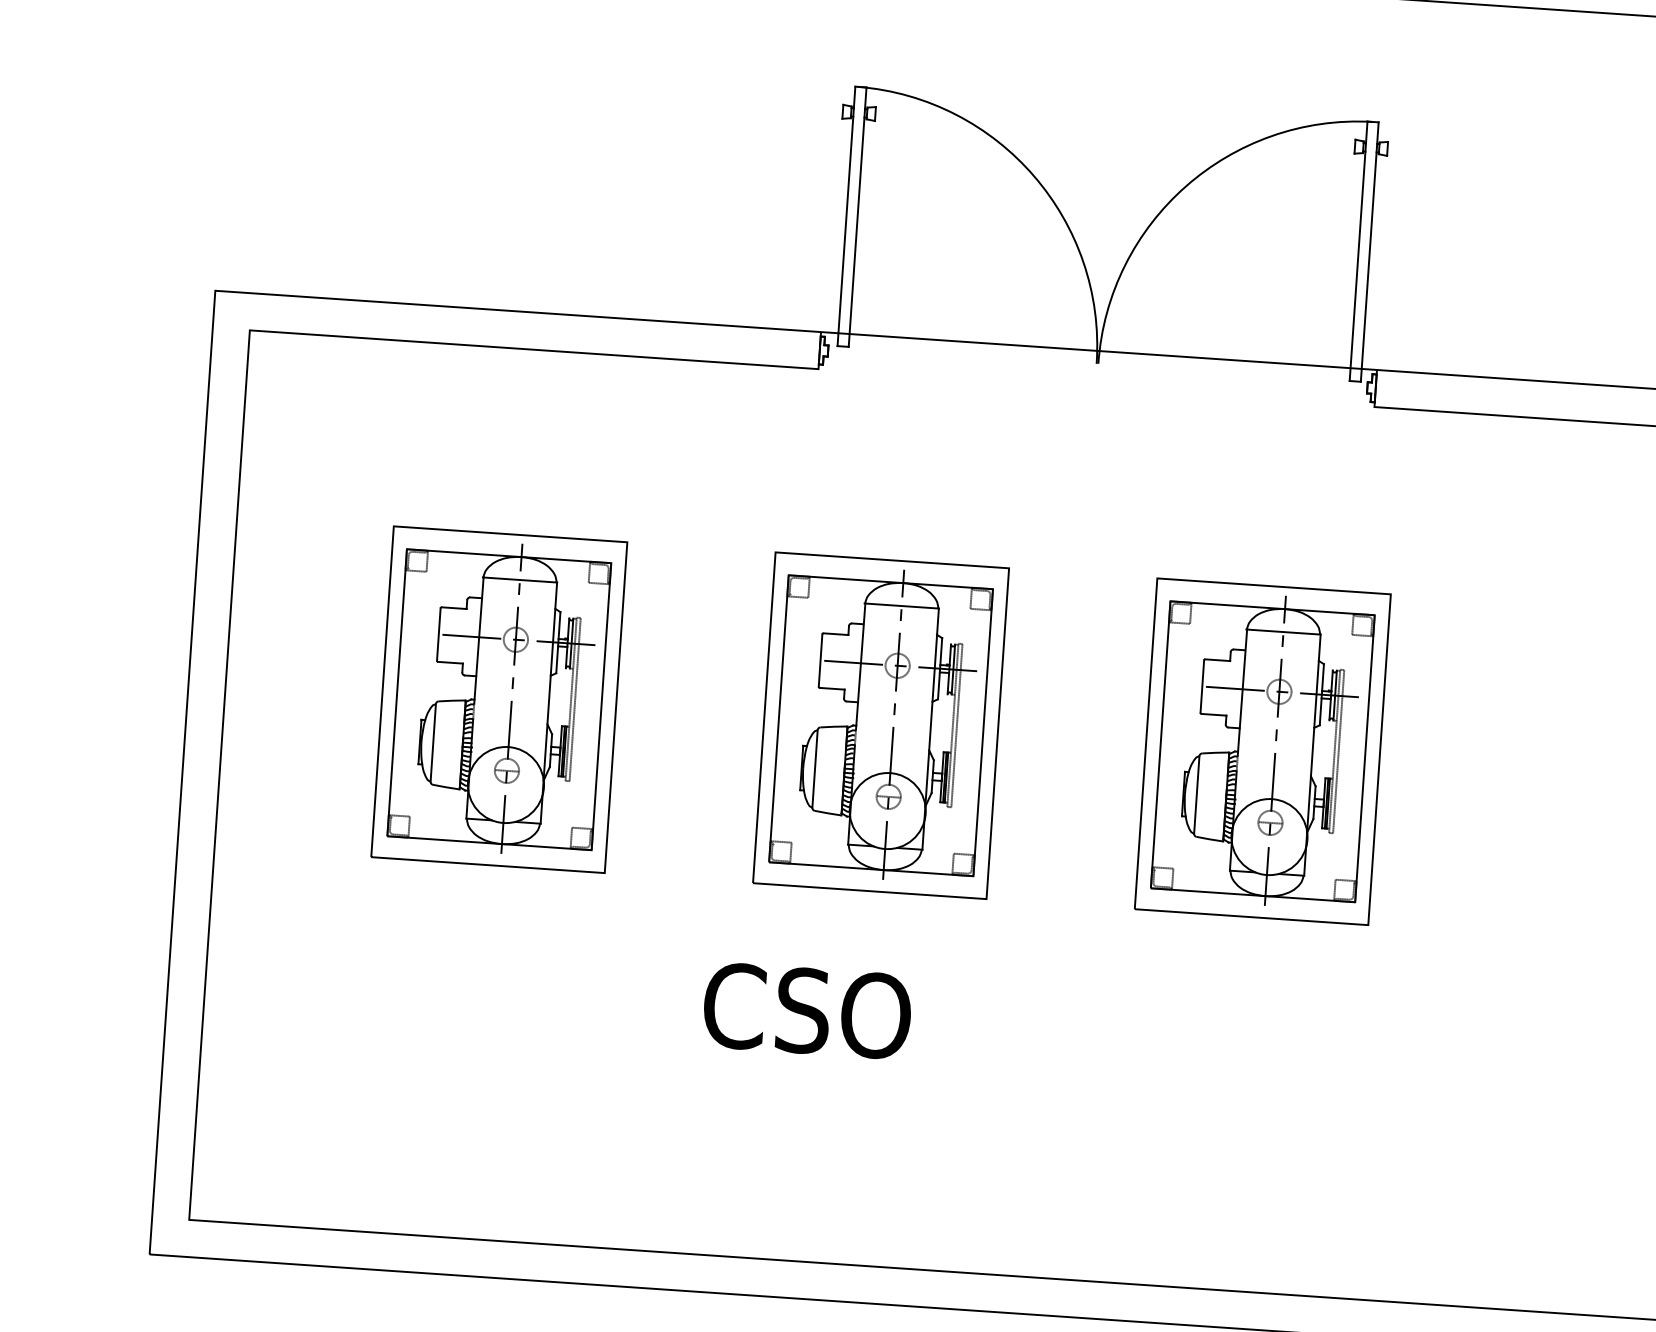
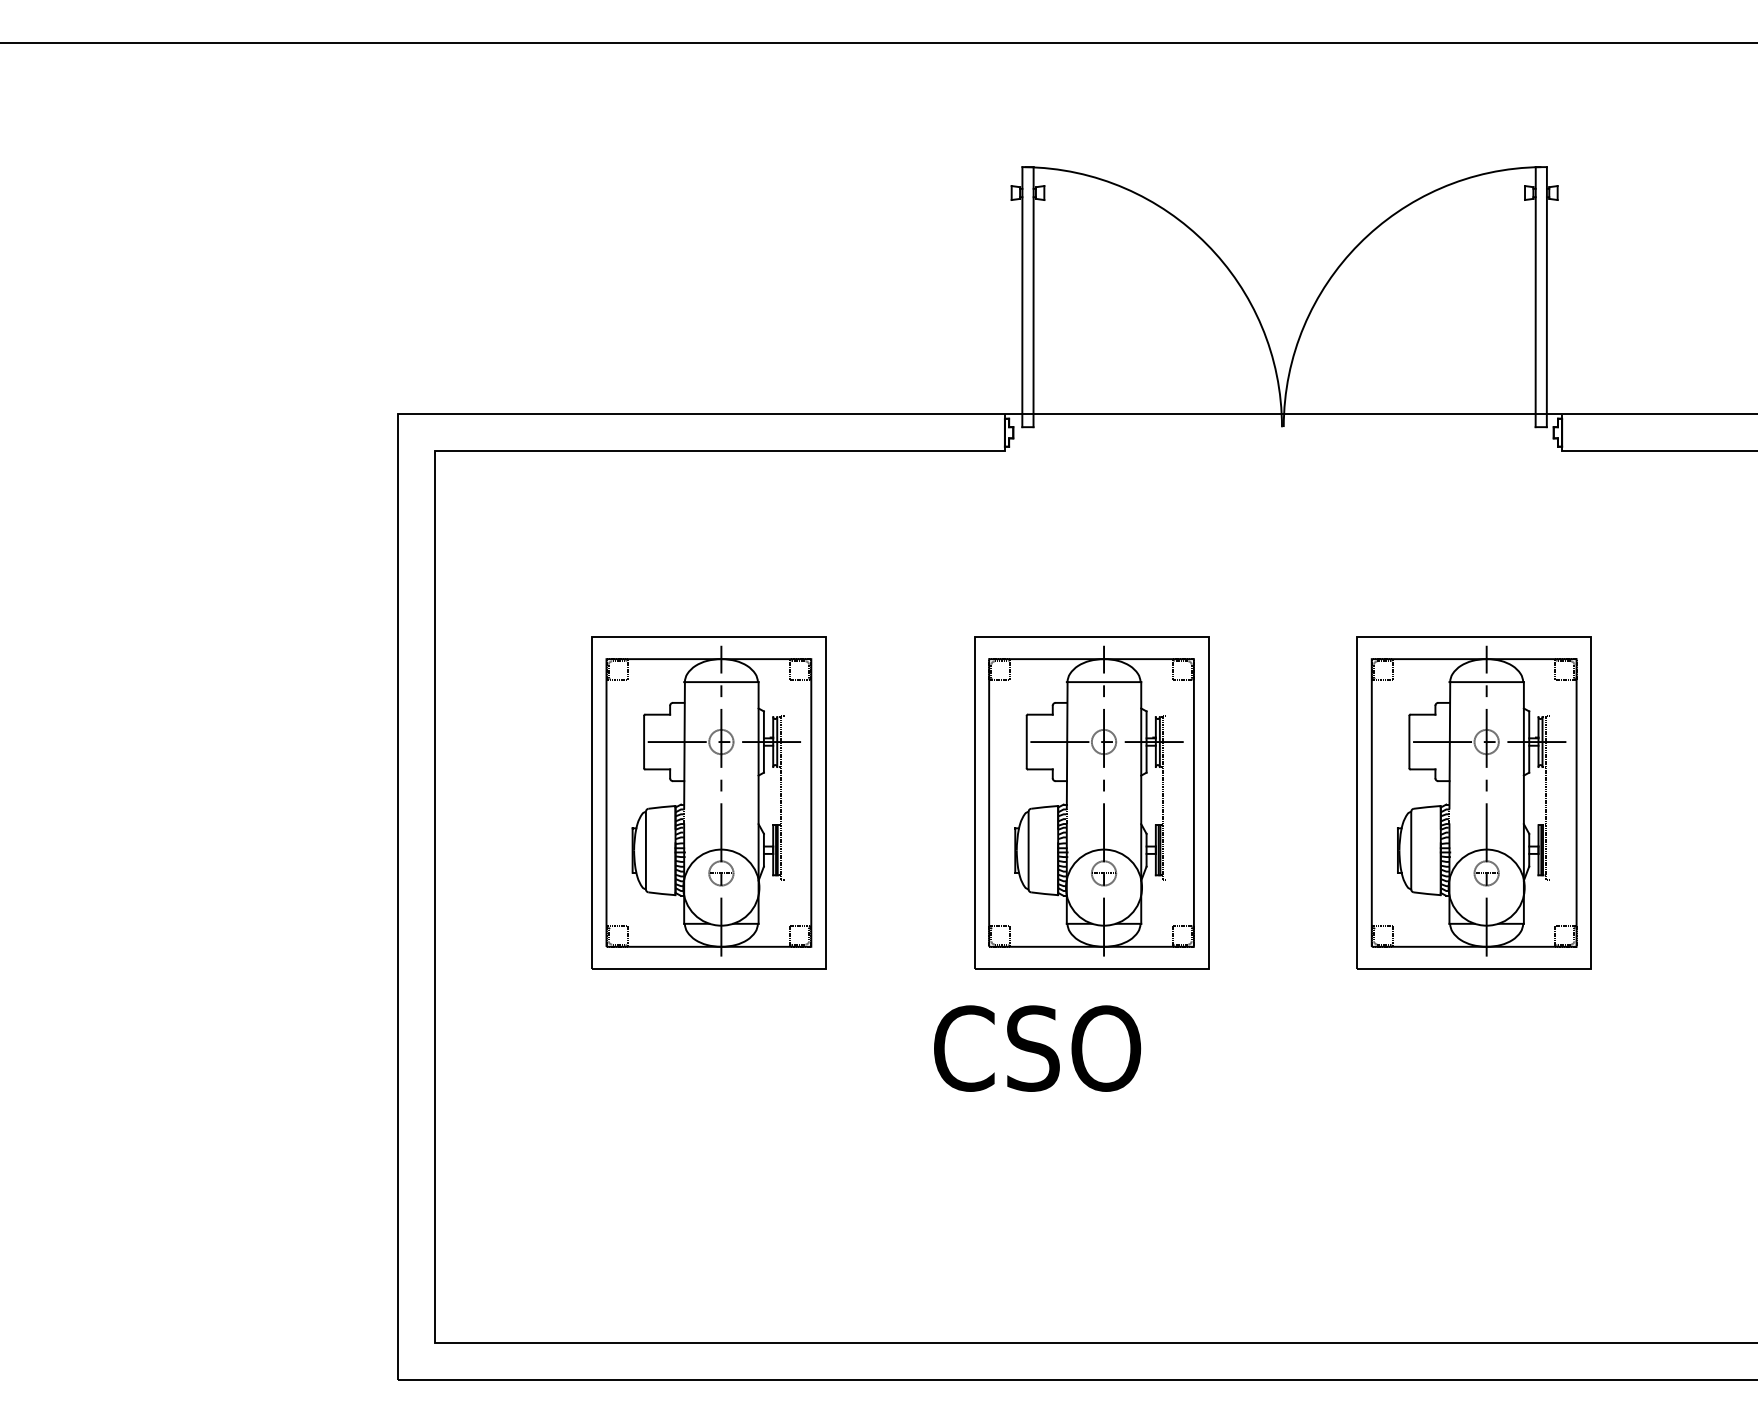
line: (575, 699) -> (784, 797), removed
line: (957, 725) -> (1167, 797), removed
line: (1338, 751) -> (1549, 797), removed
text: (807, 1010) -> (1037, 1048), moved

